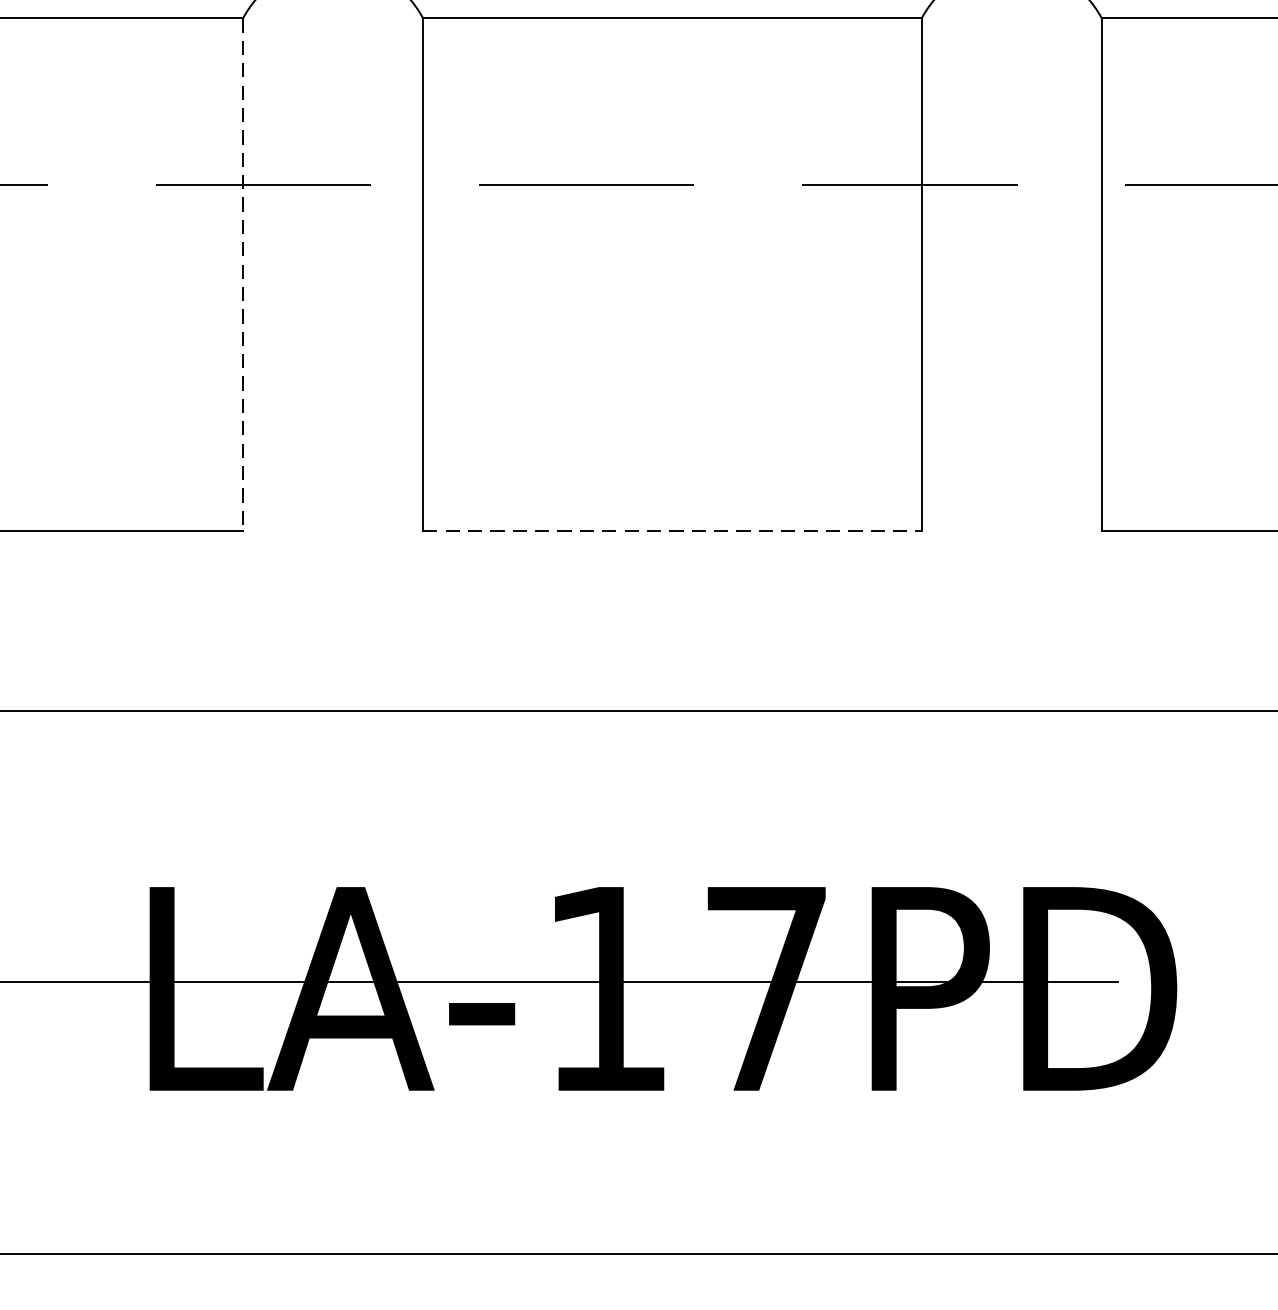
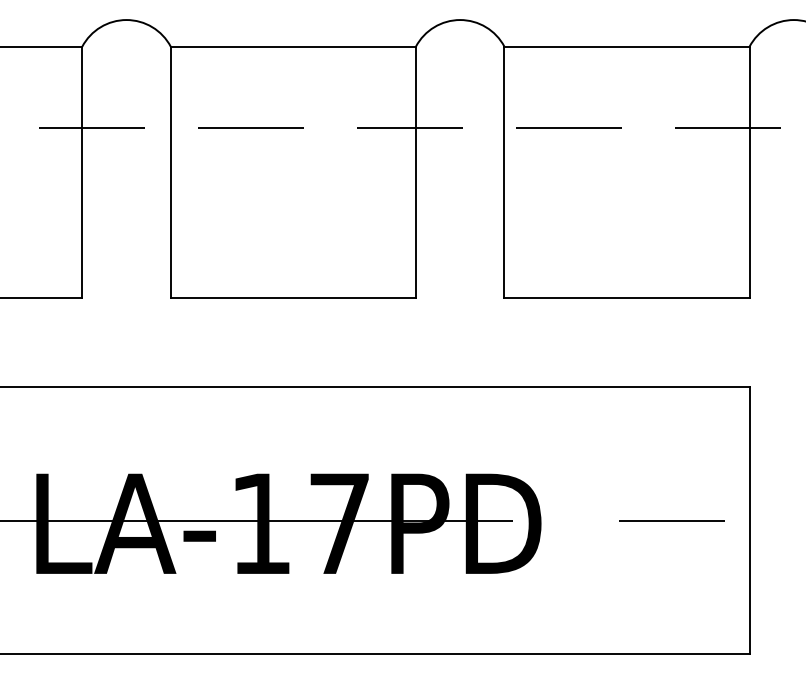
line: (243, 274) -> (82, 172), dashed -> solid
line: (672, 530) -> (293, 298), dashed -> solid

